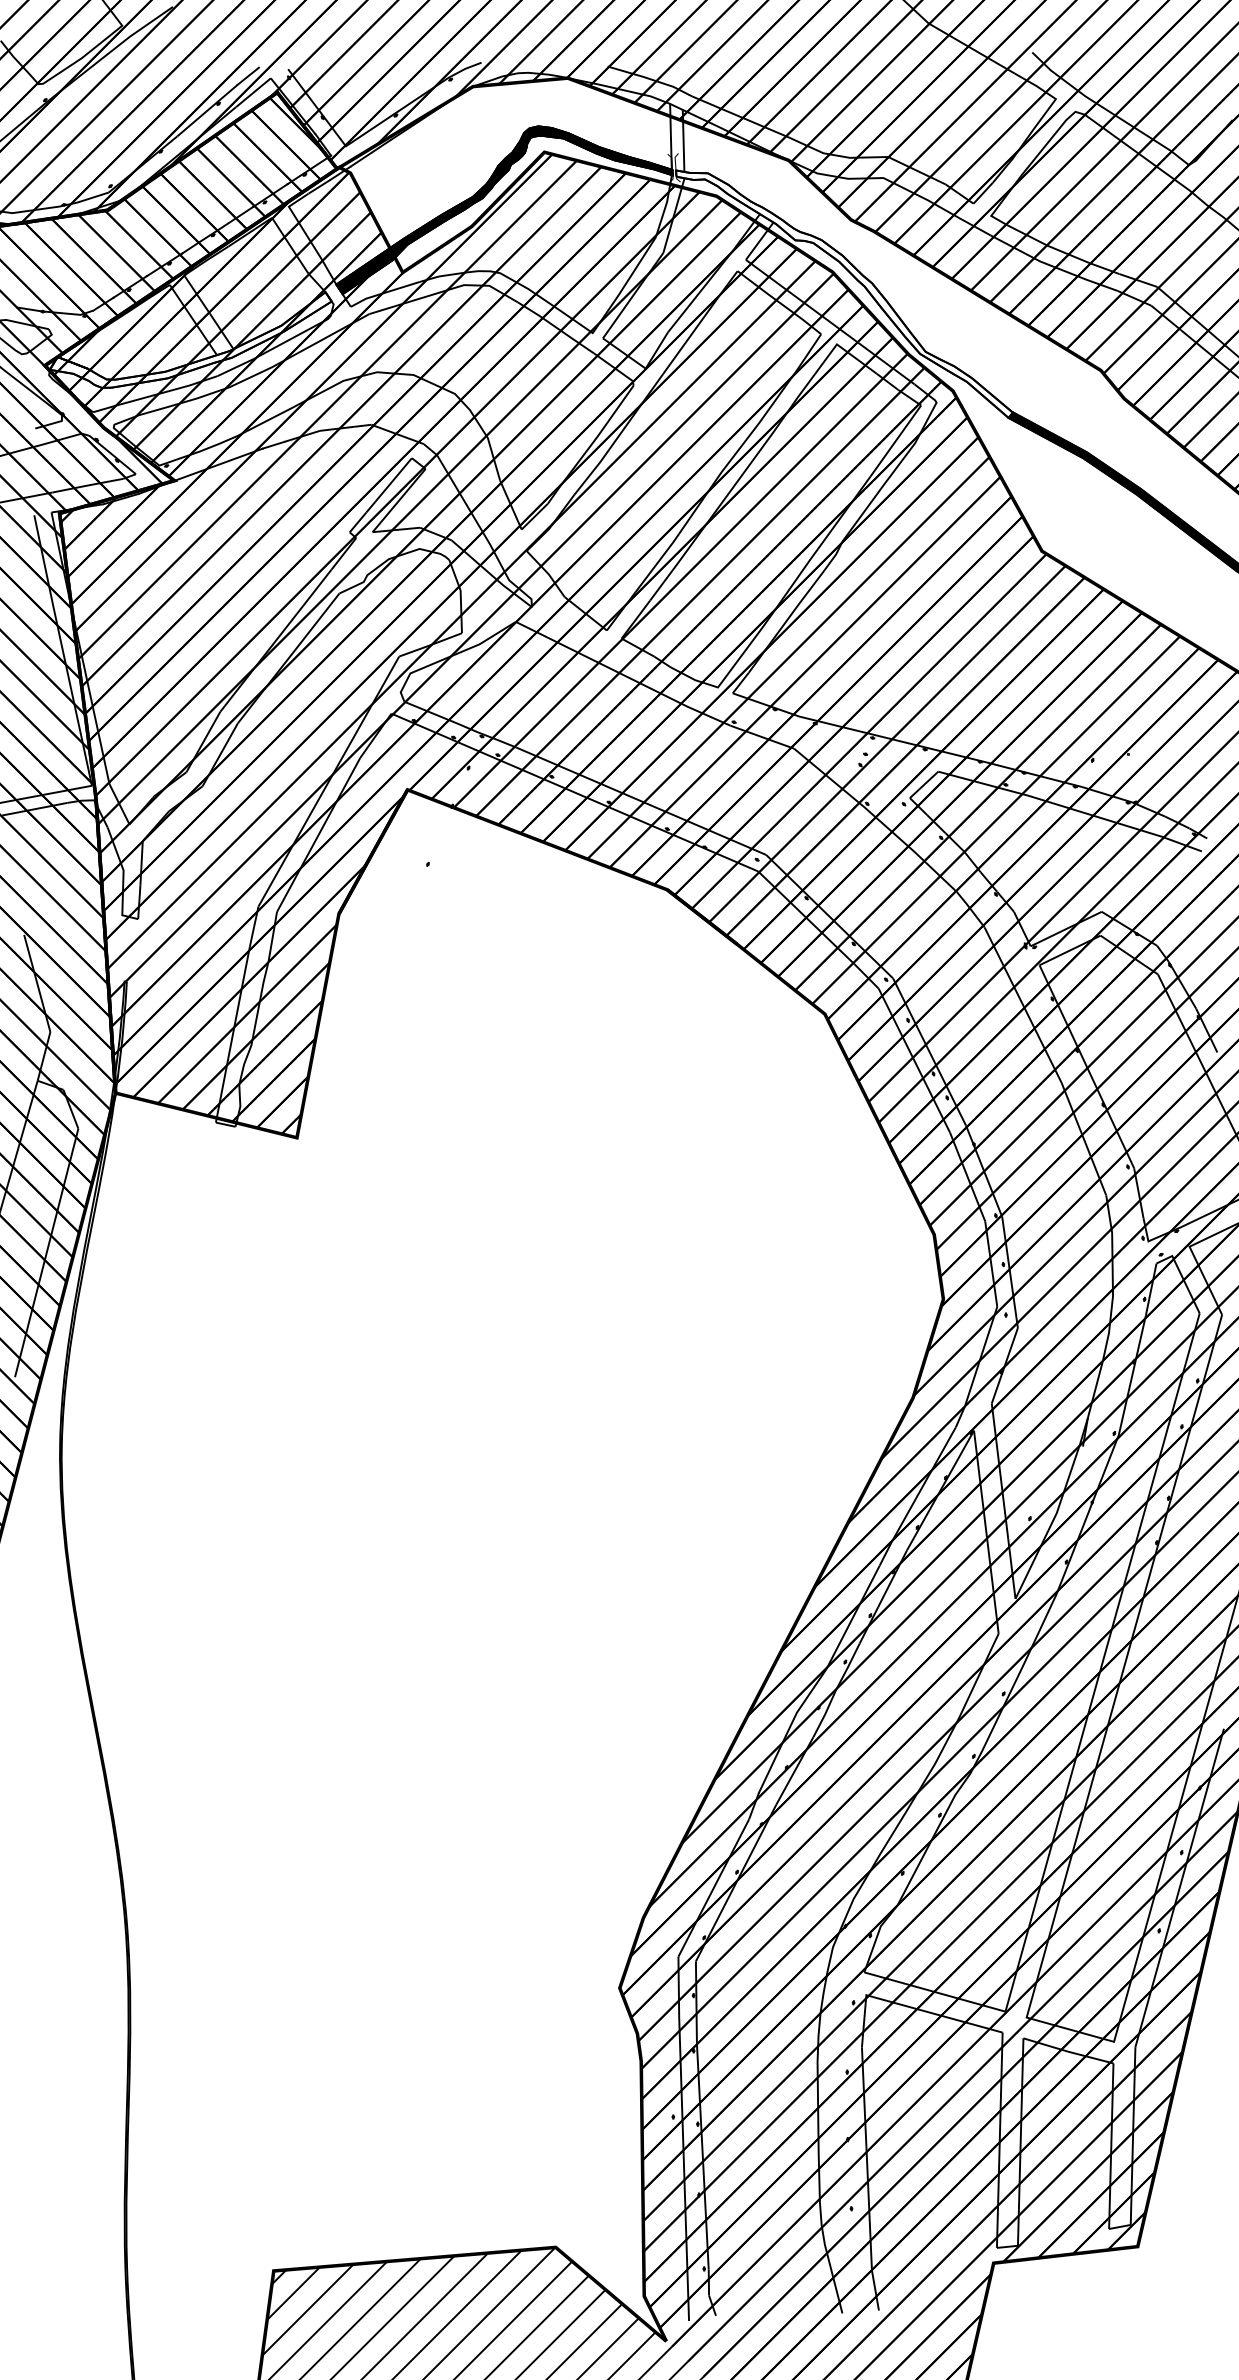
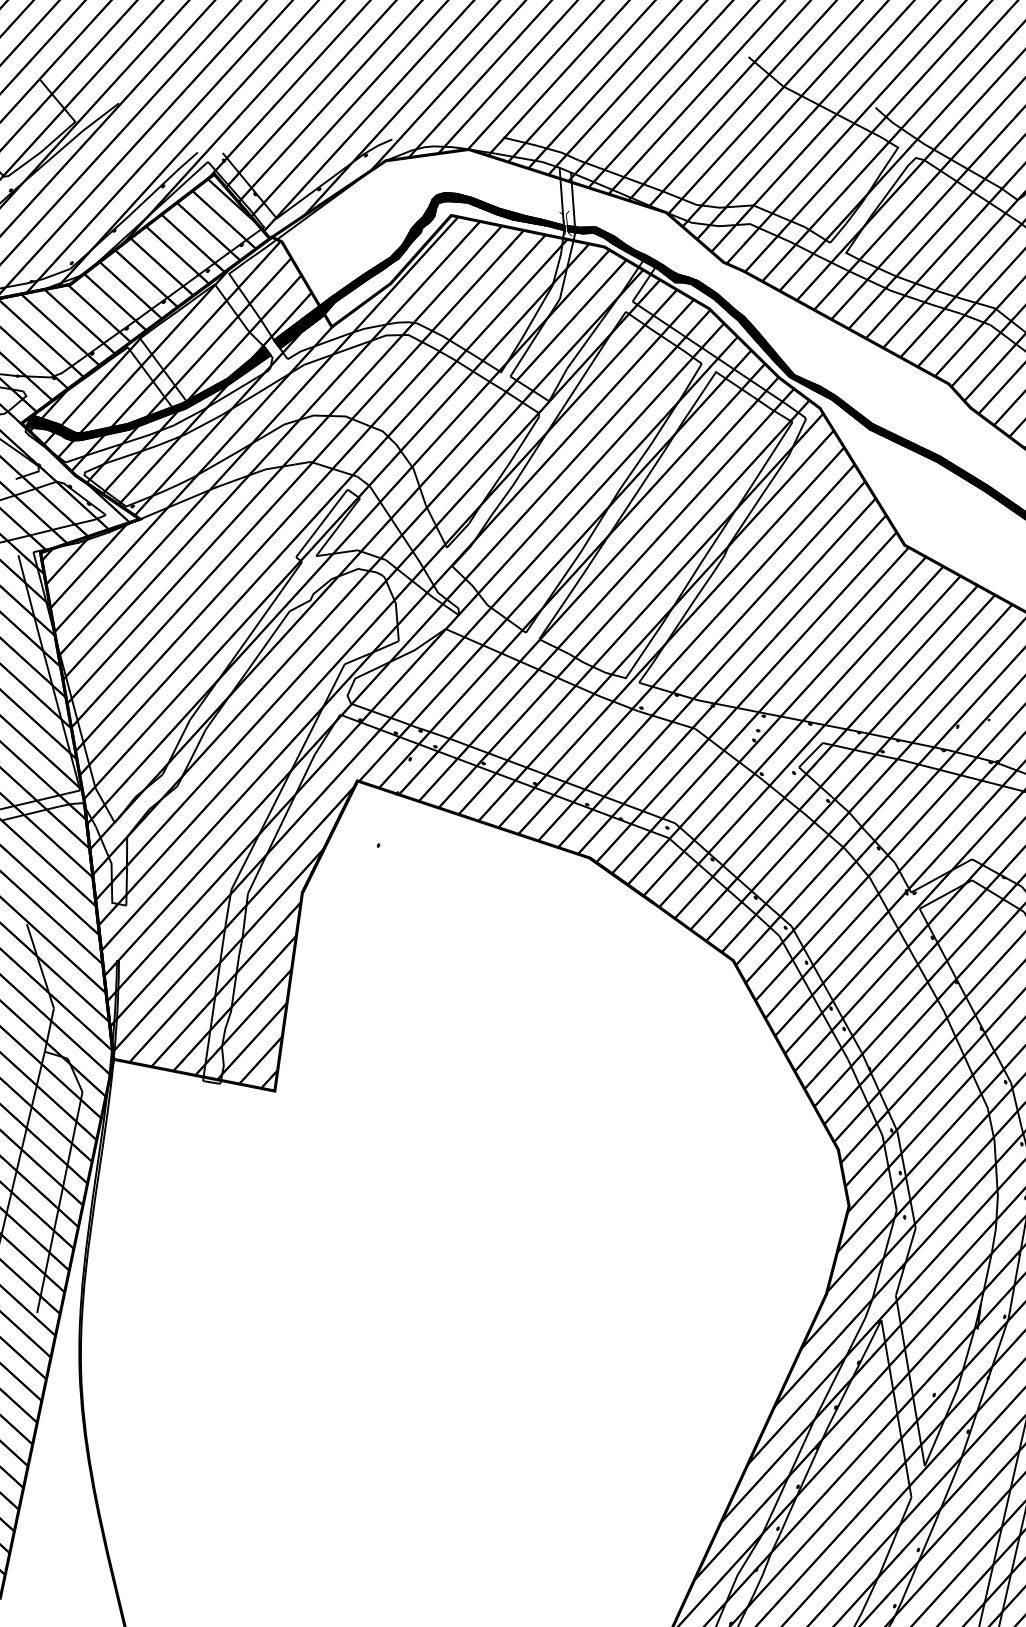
fill: (844, 293) -> (720, 327), added
fill: (190, 339) -> (148, 394), added

